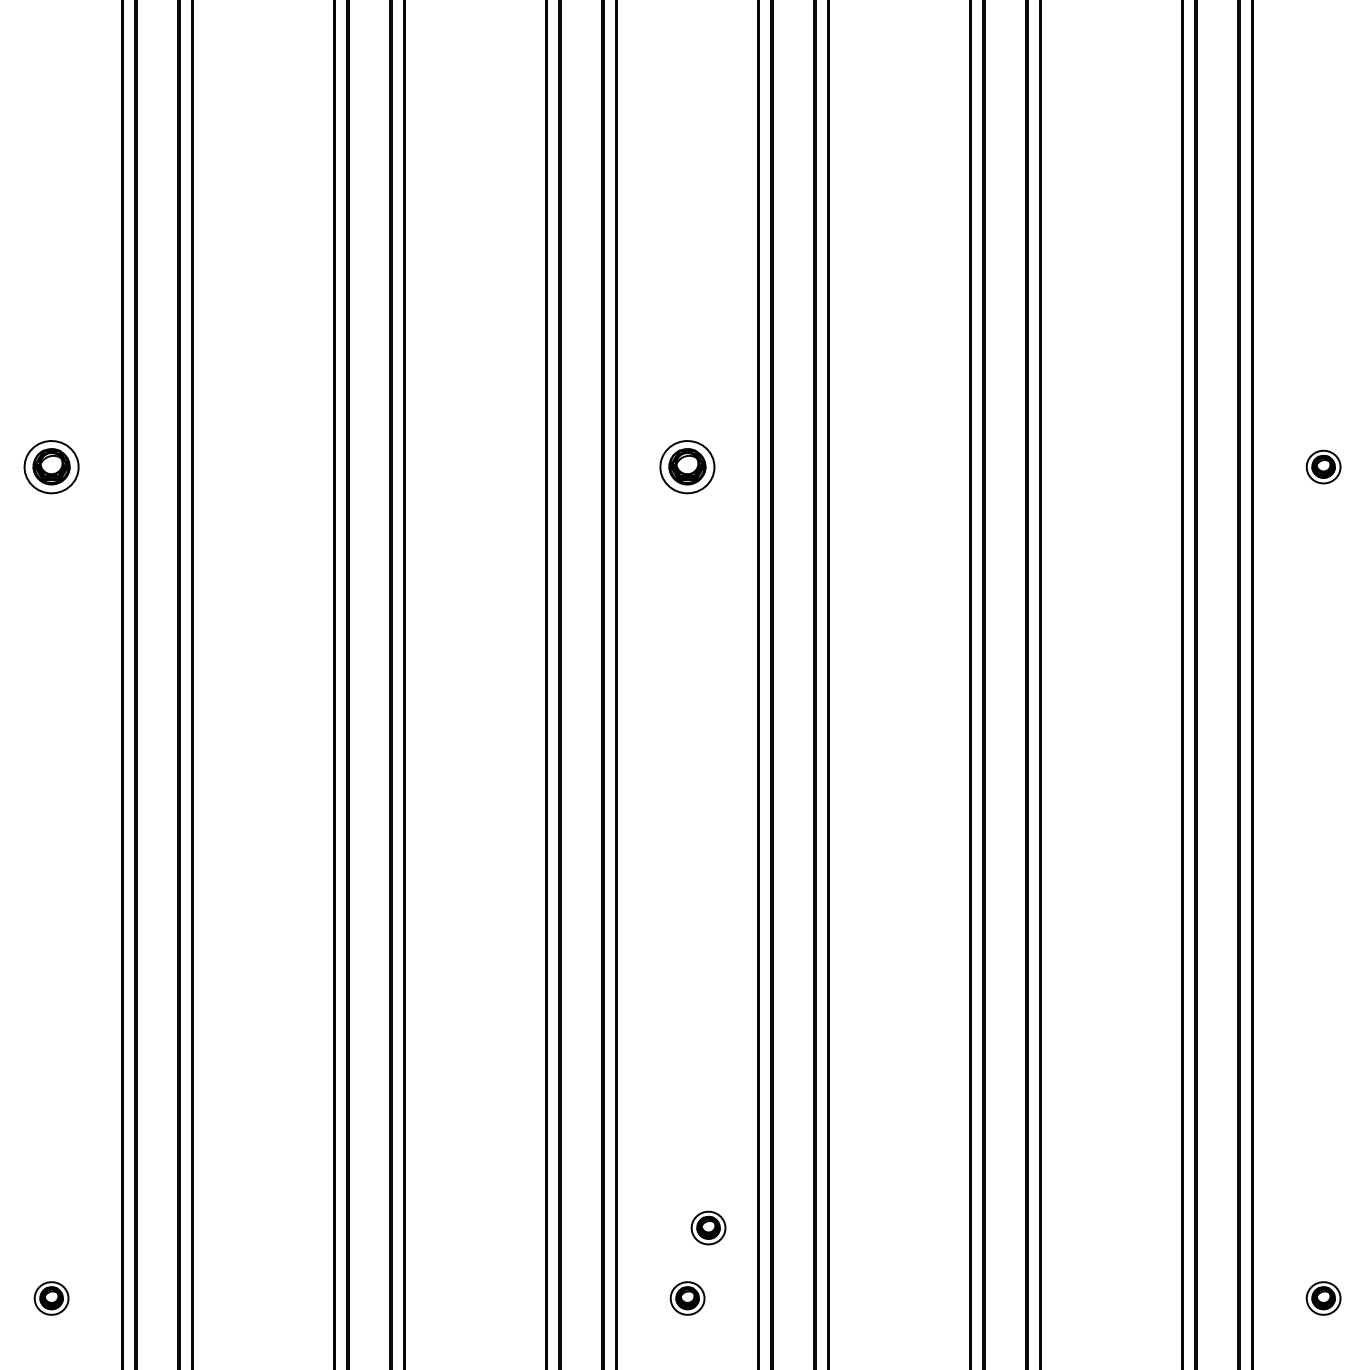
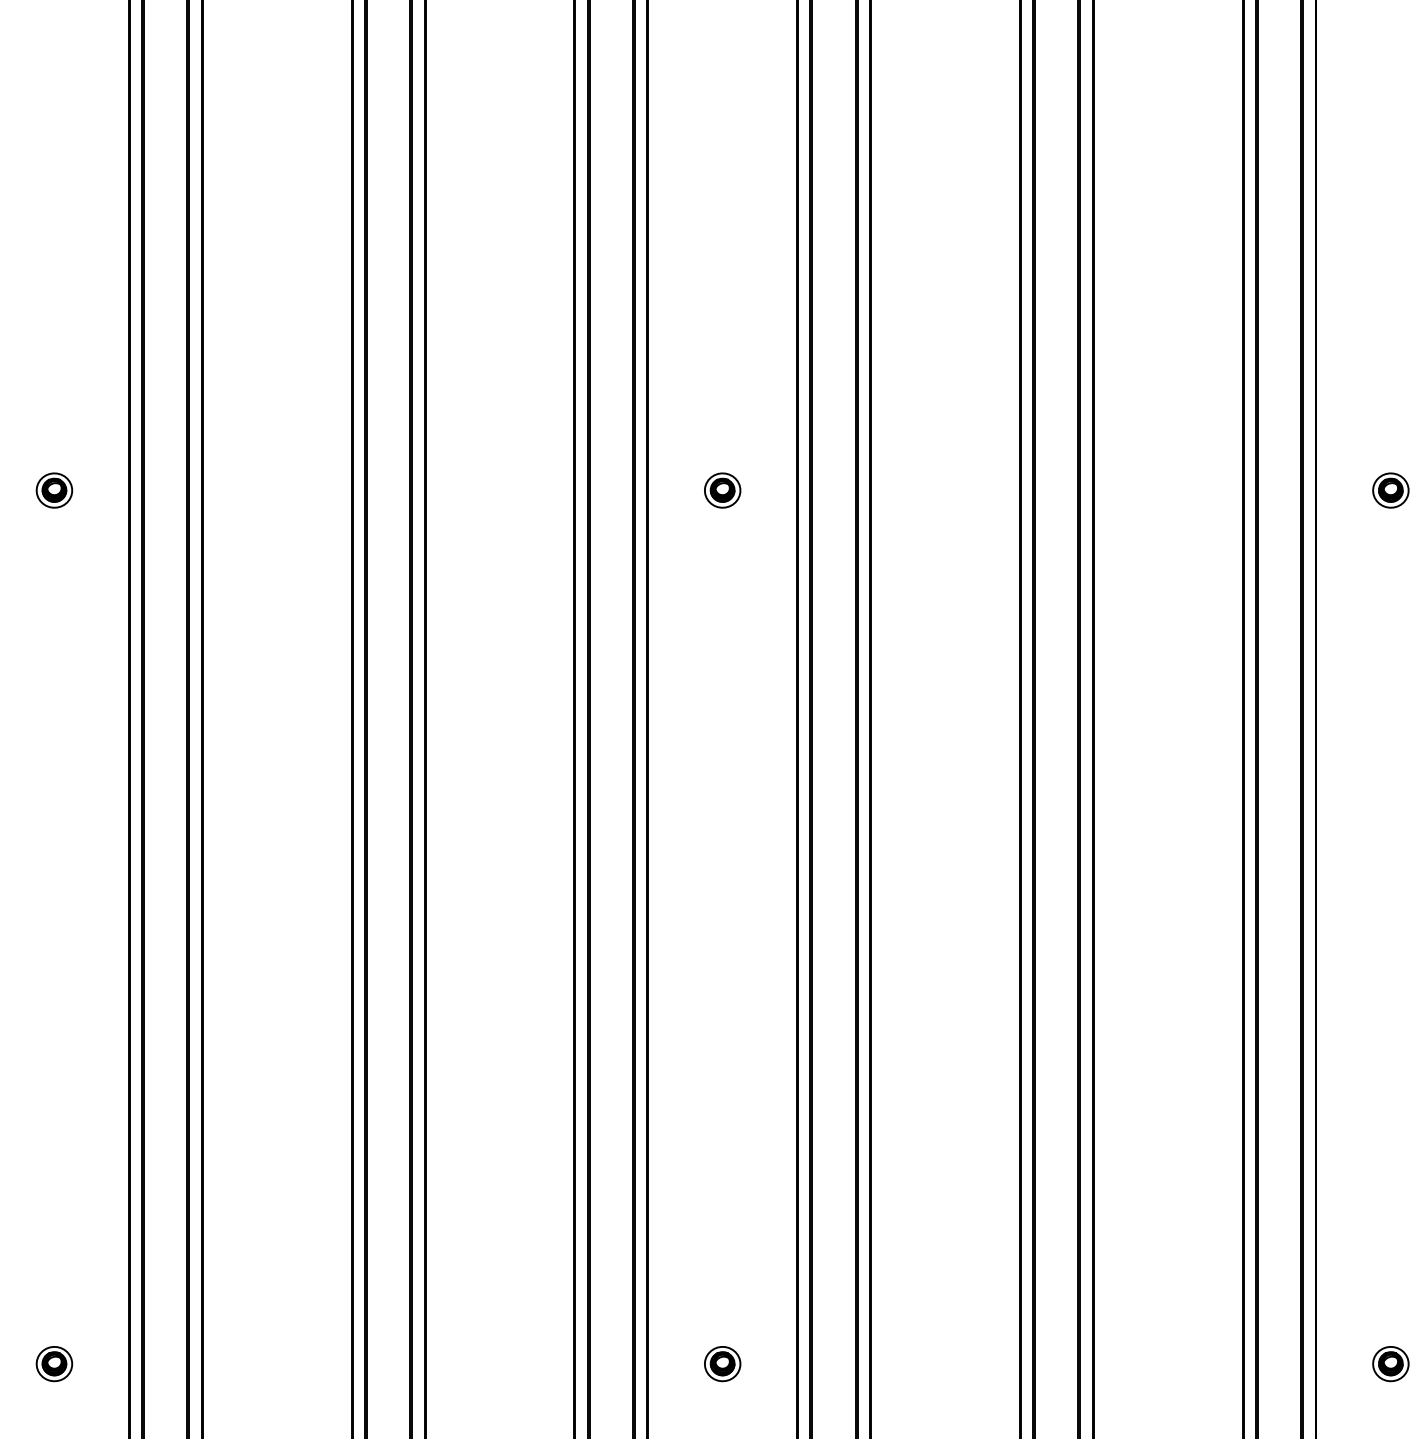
part: (51, 467) -> (54, 490), size x0.62
part: (687, 467) -> (722, 490), size x0.62
part: (708, 1228) -> (744, 1290), removed

